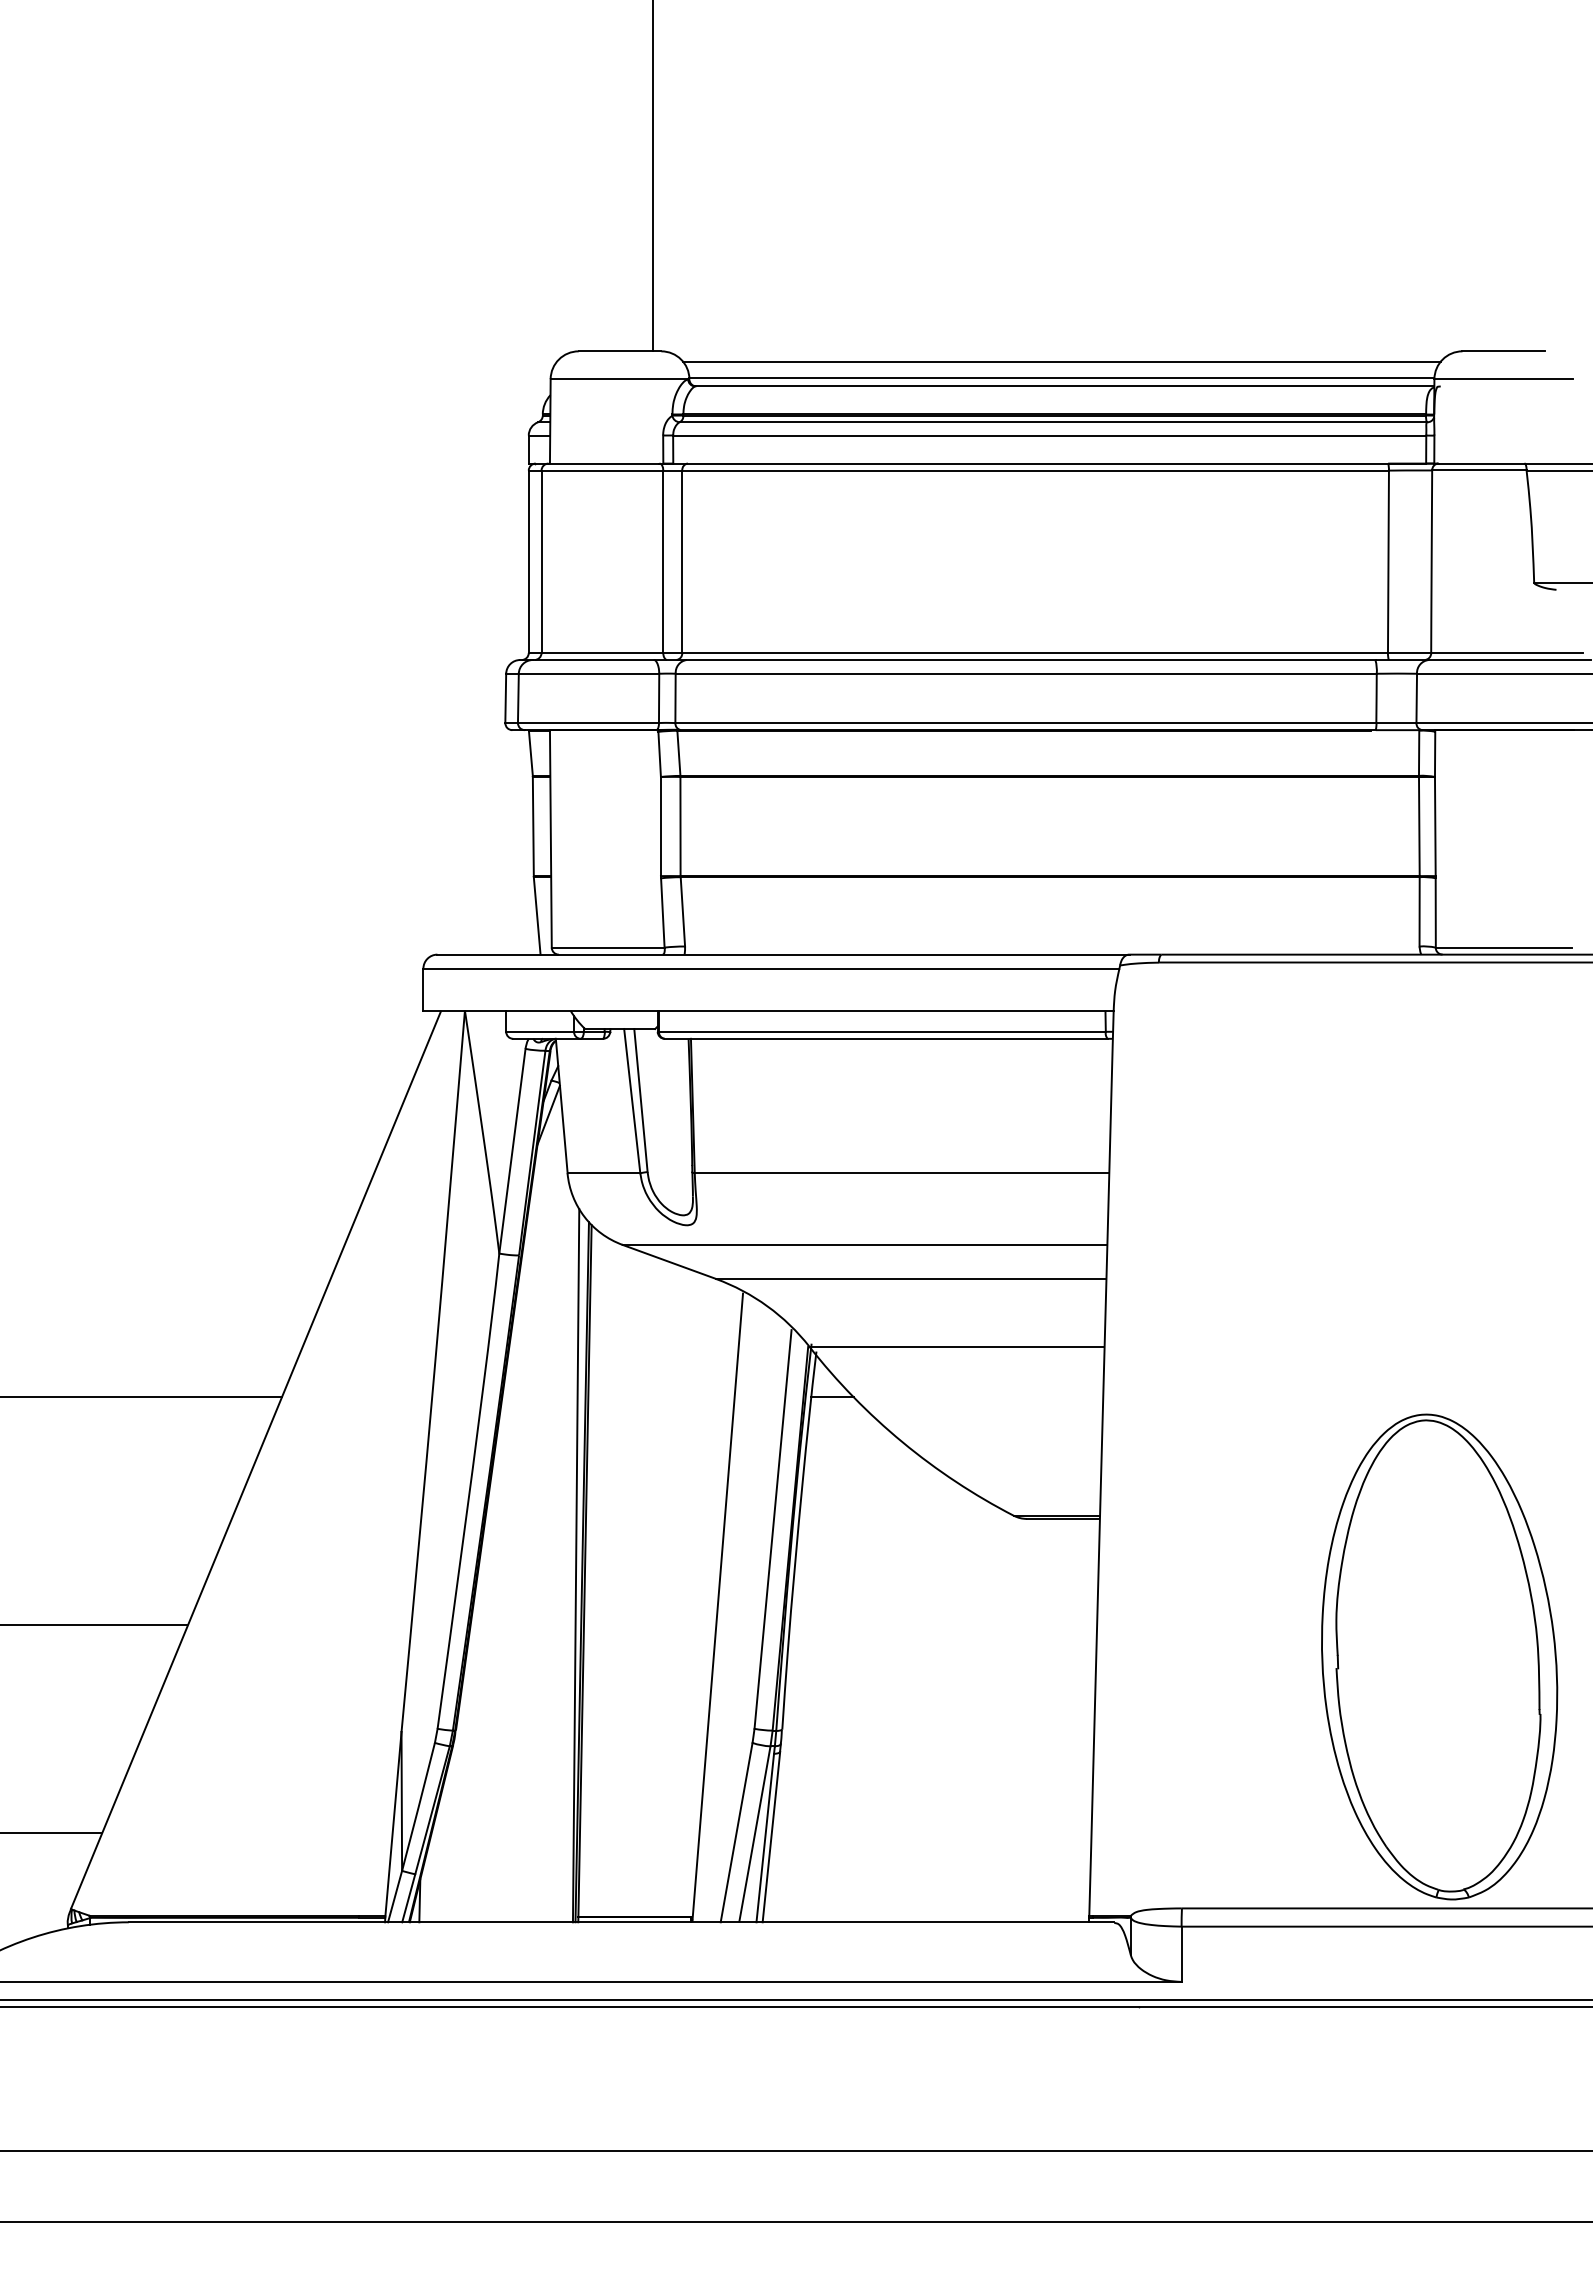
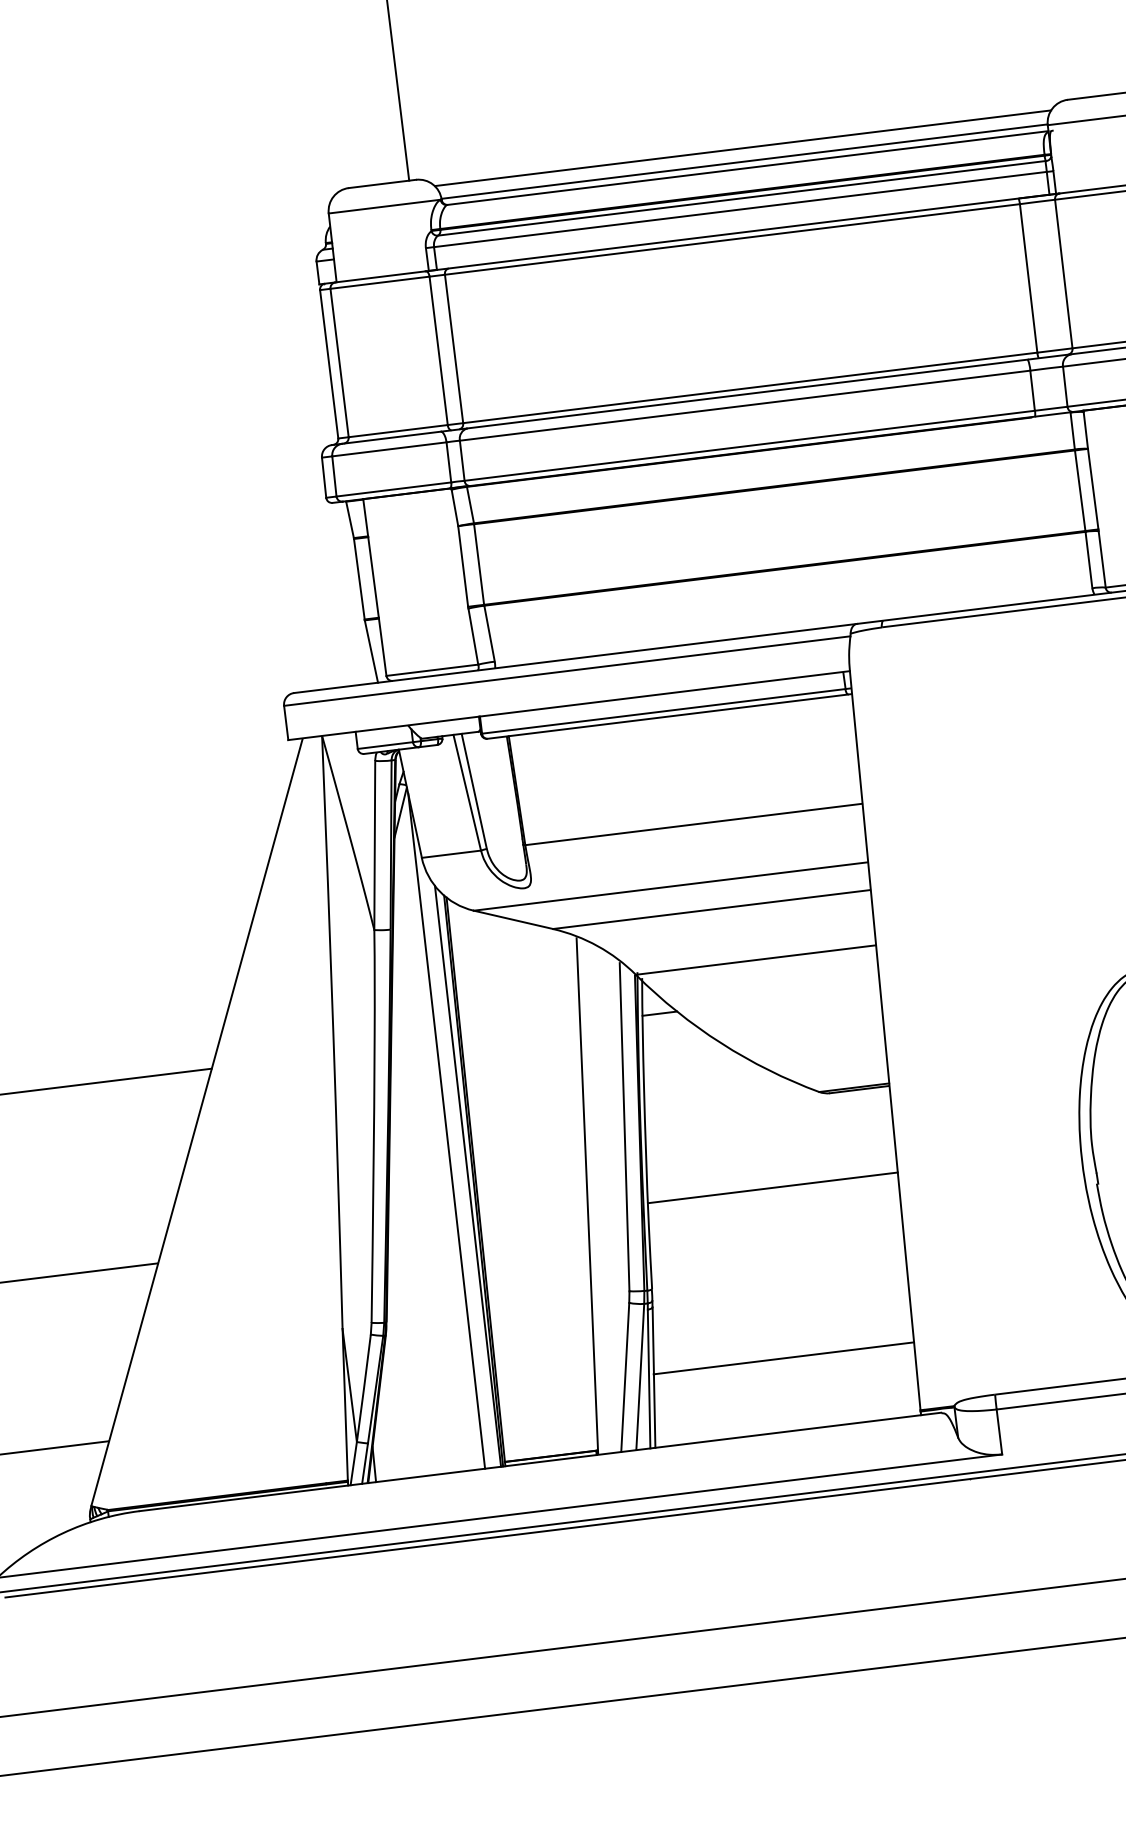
line: (556, 1507) -> (446, 1130), added
line: (943, 1625) -> (772, 1188), added
line: (931, 1833) -> (783, 1358), added

